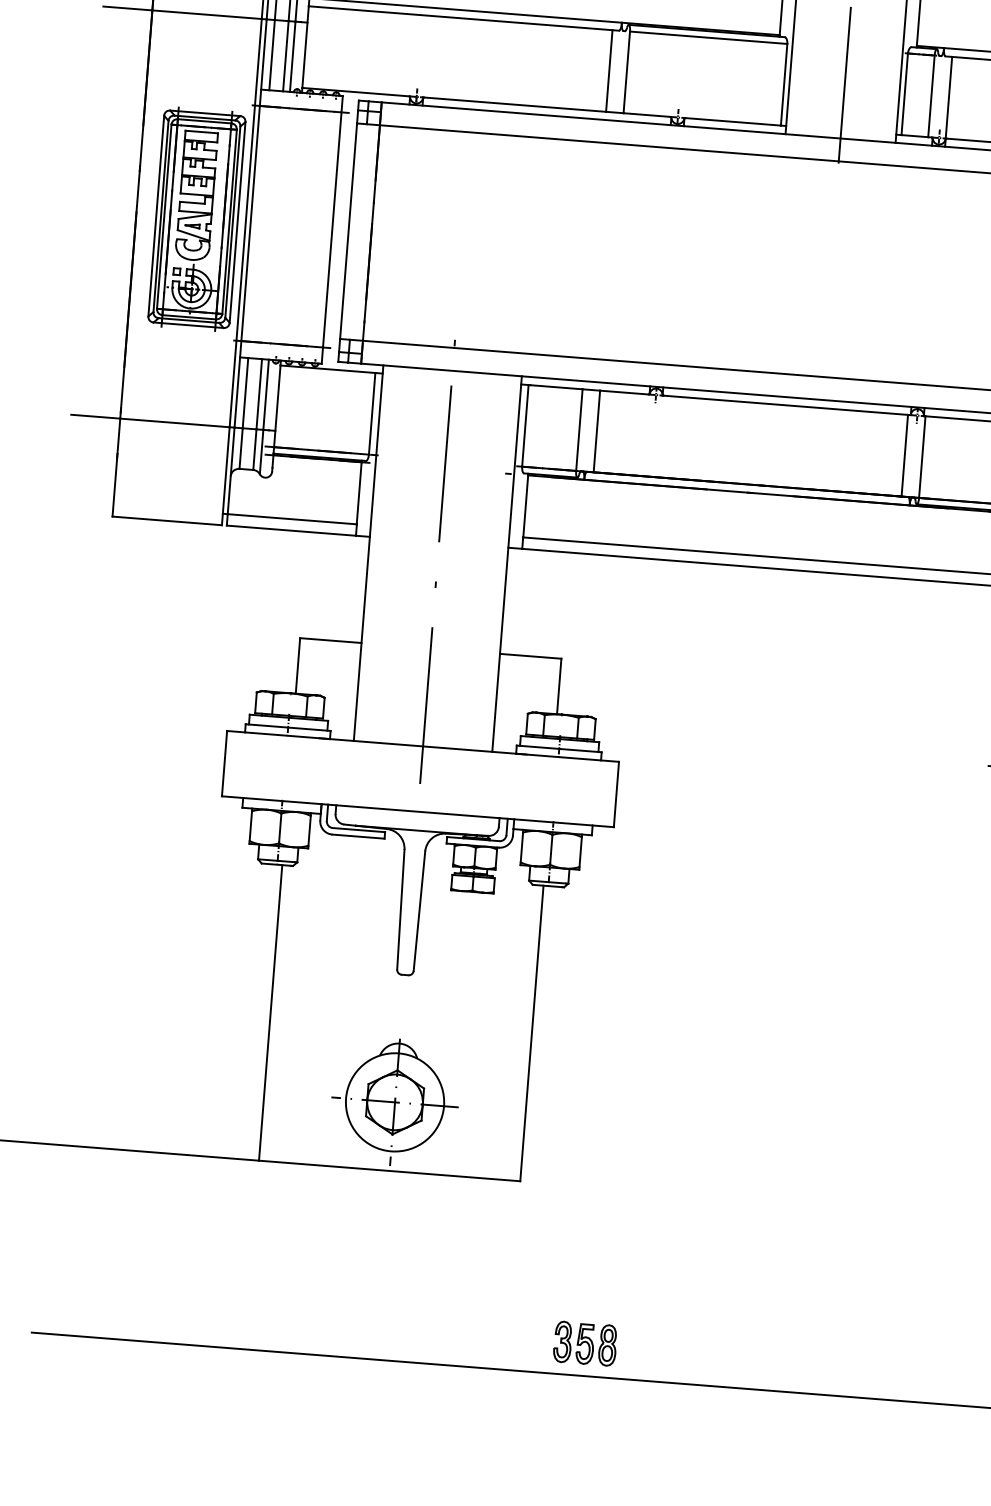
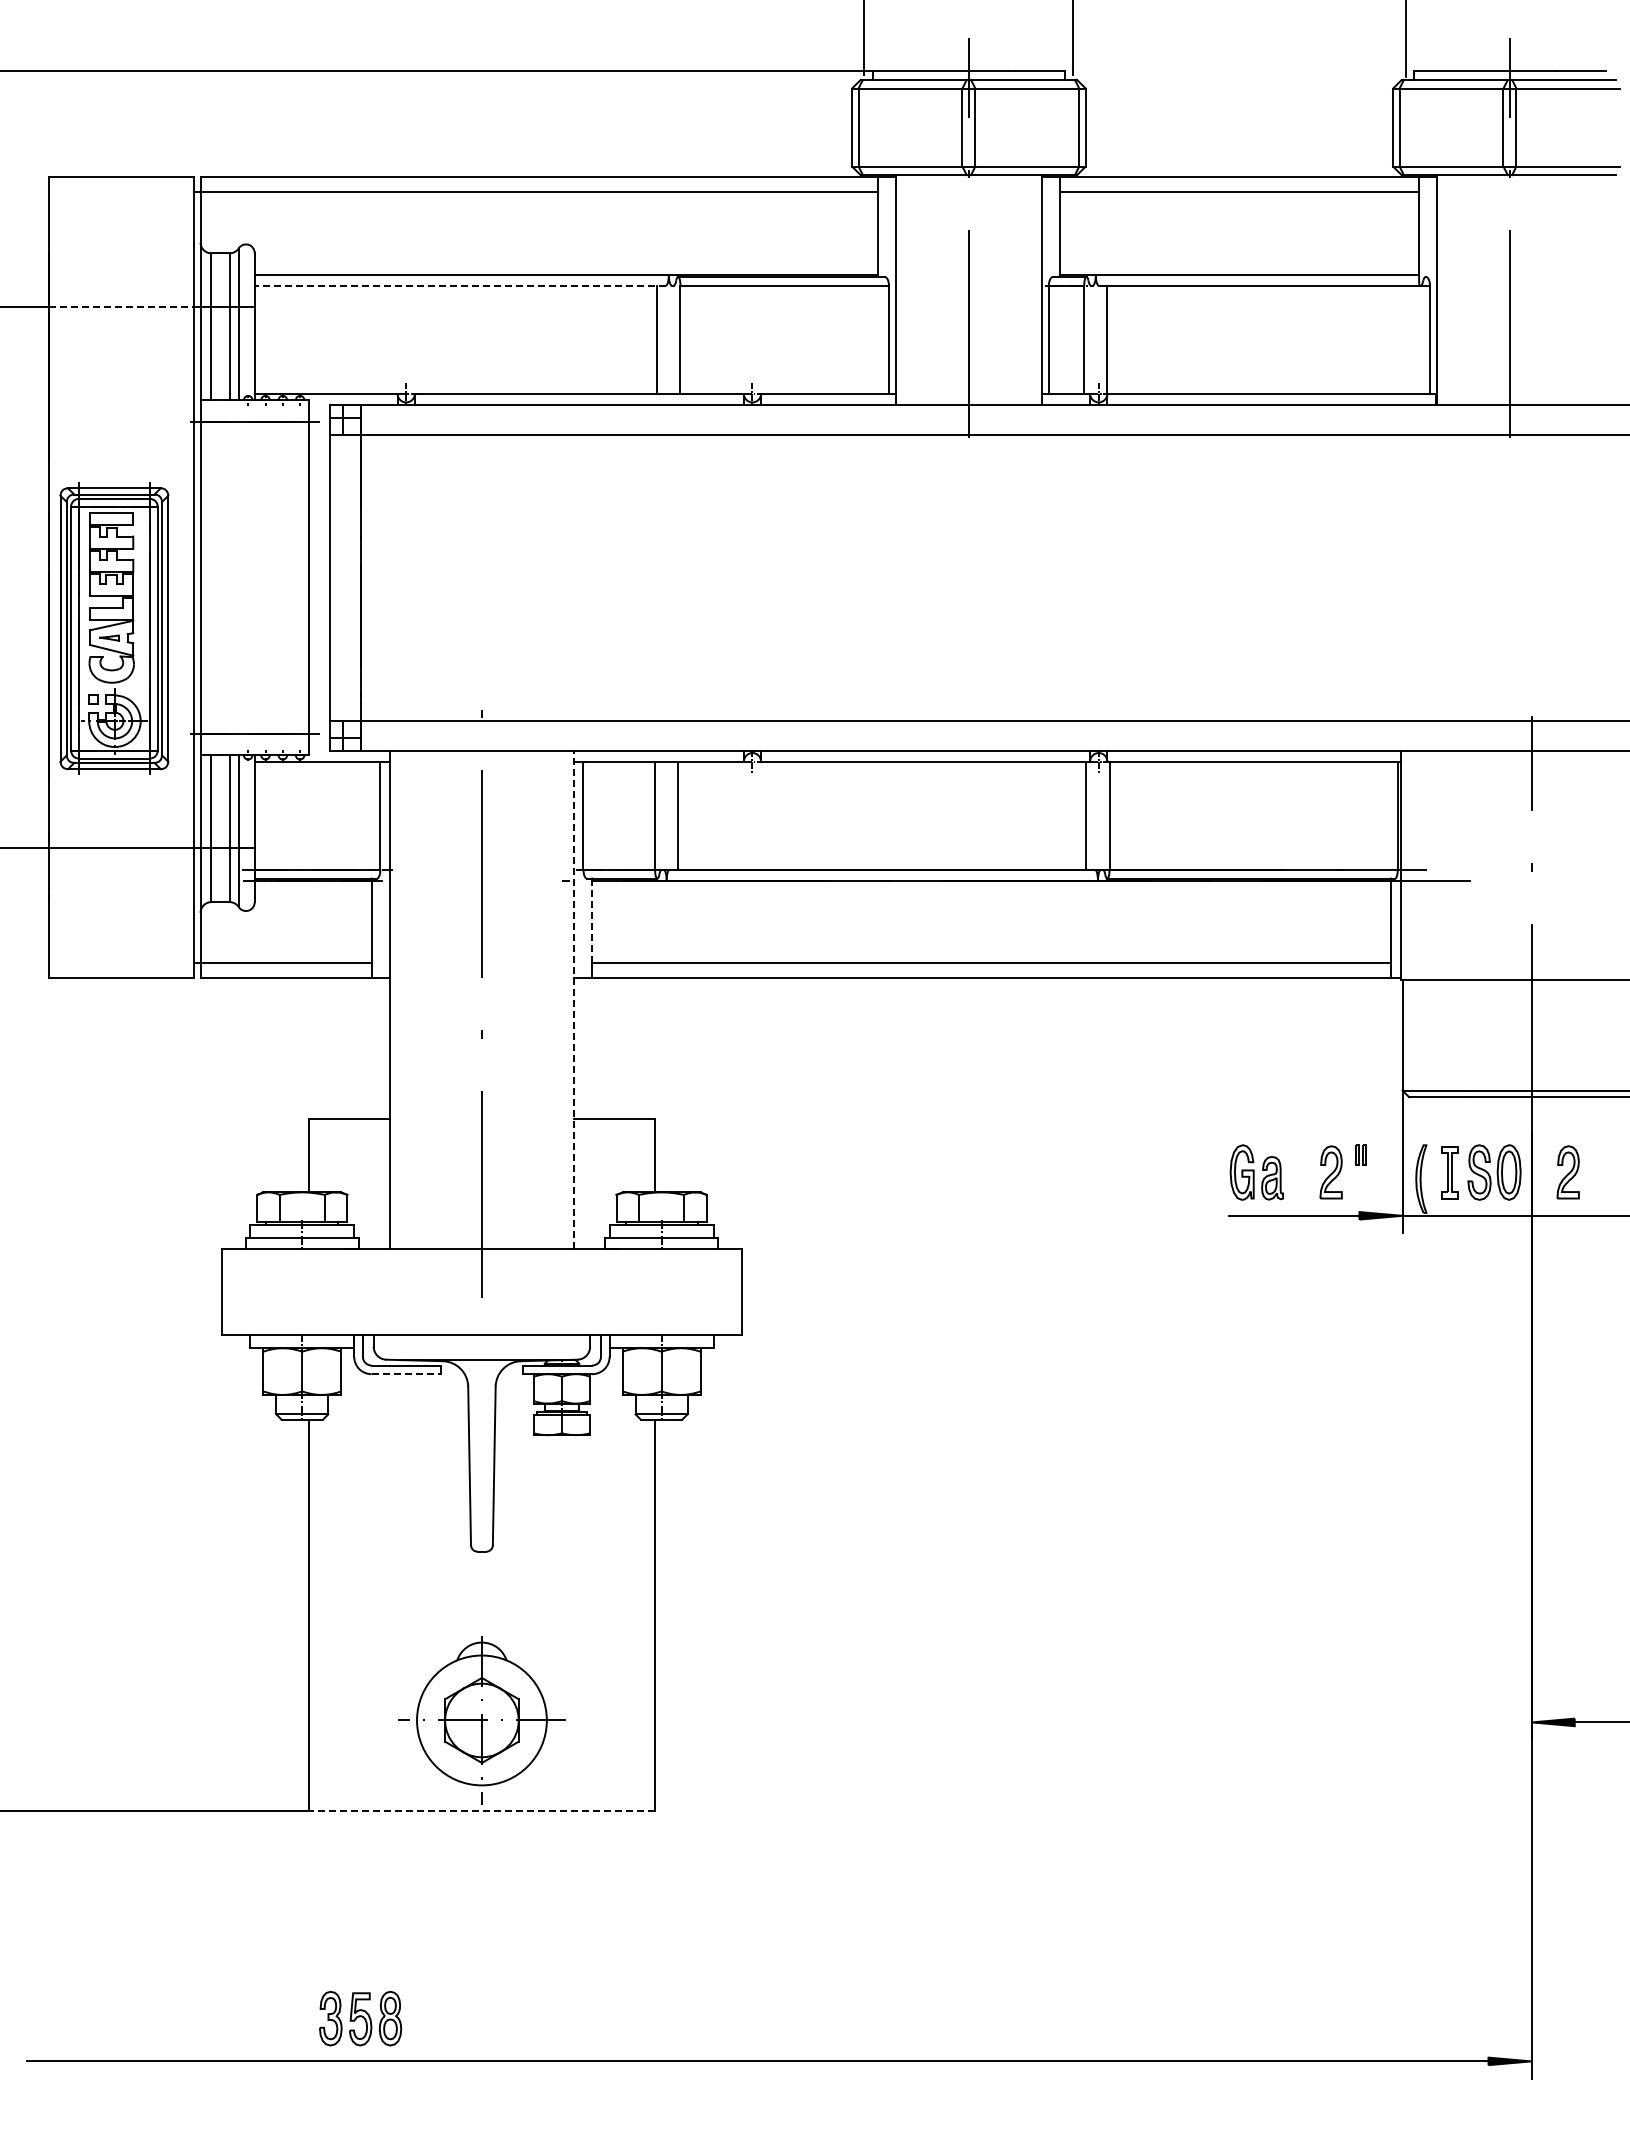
line: (207, 14) -> (121, 307), solid -> dashed
line: (464, 18) -> (460, 285), solid -> dashed
part: (197, 219) -> (114, 628), moved
line: (525, 506) -> (592, 921), solid -> dashed
line: (506, 563) -> (573, 999), solid -> dashed
line: (358, 836) -> (406, 1374), solid -> dashed
line: (389, 1171) -> (481, 1811), solid -> dashed
part: (585, 1343) -> (360, 2018), moved

